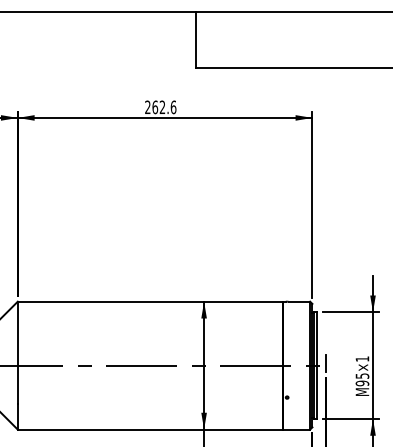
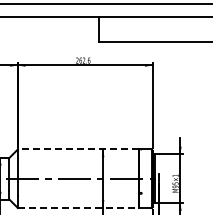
line: (150, 301) -> (78, 149), solid -> dashed
line: (150, 428) -> (78, 207), solid -> dashed

